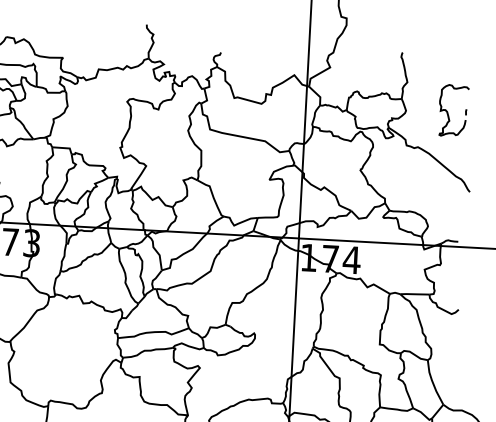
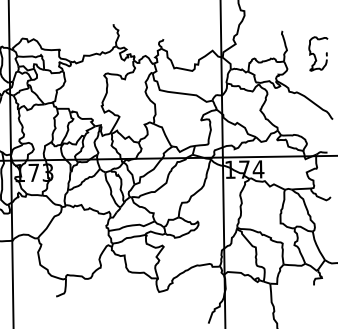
part: (453, 110) -> (318, 53), moved

